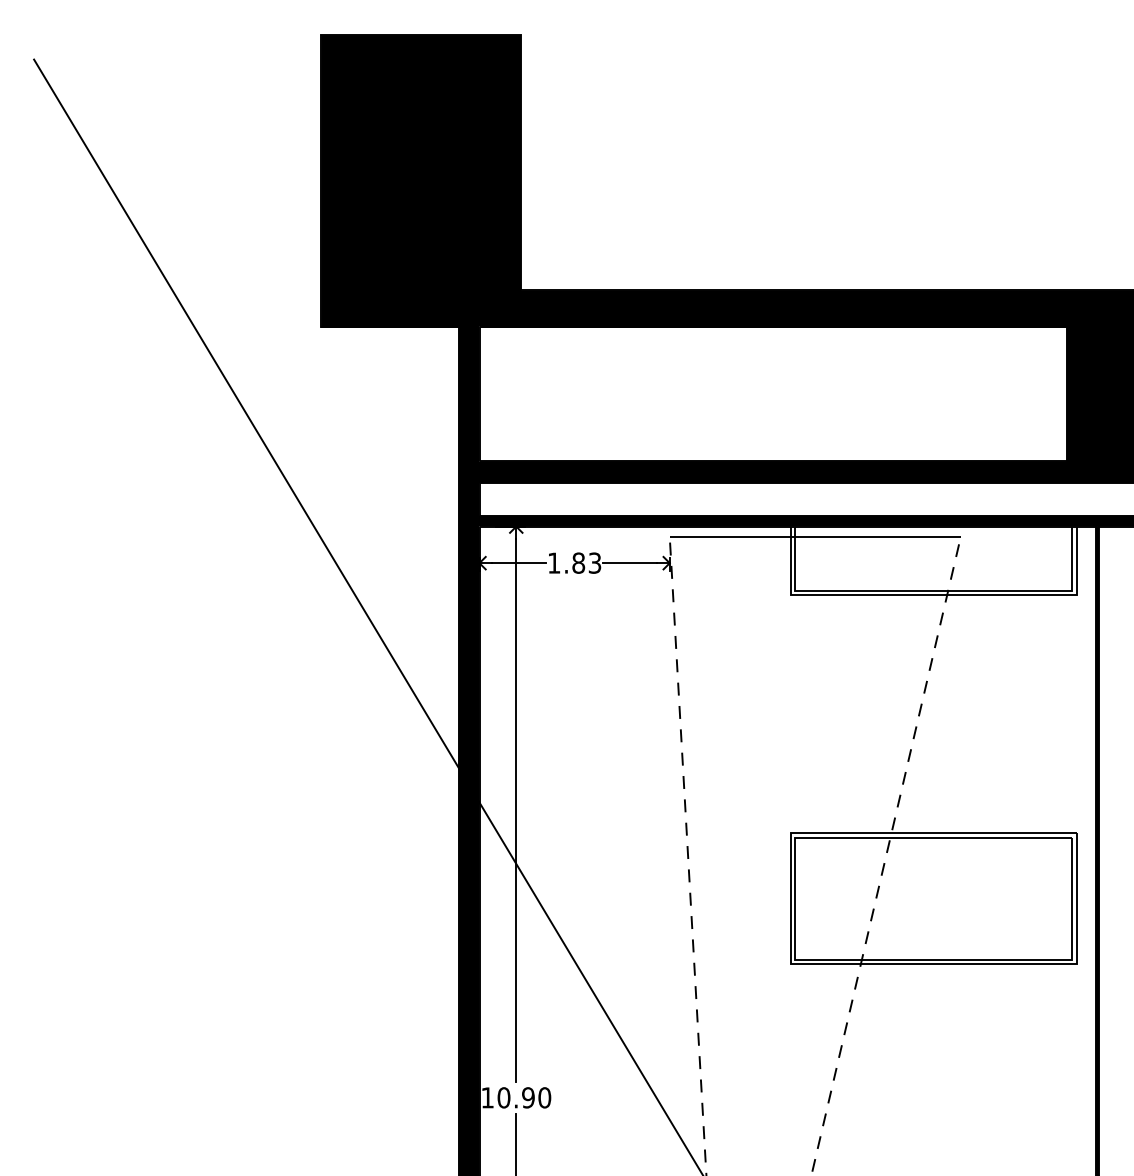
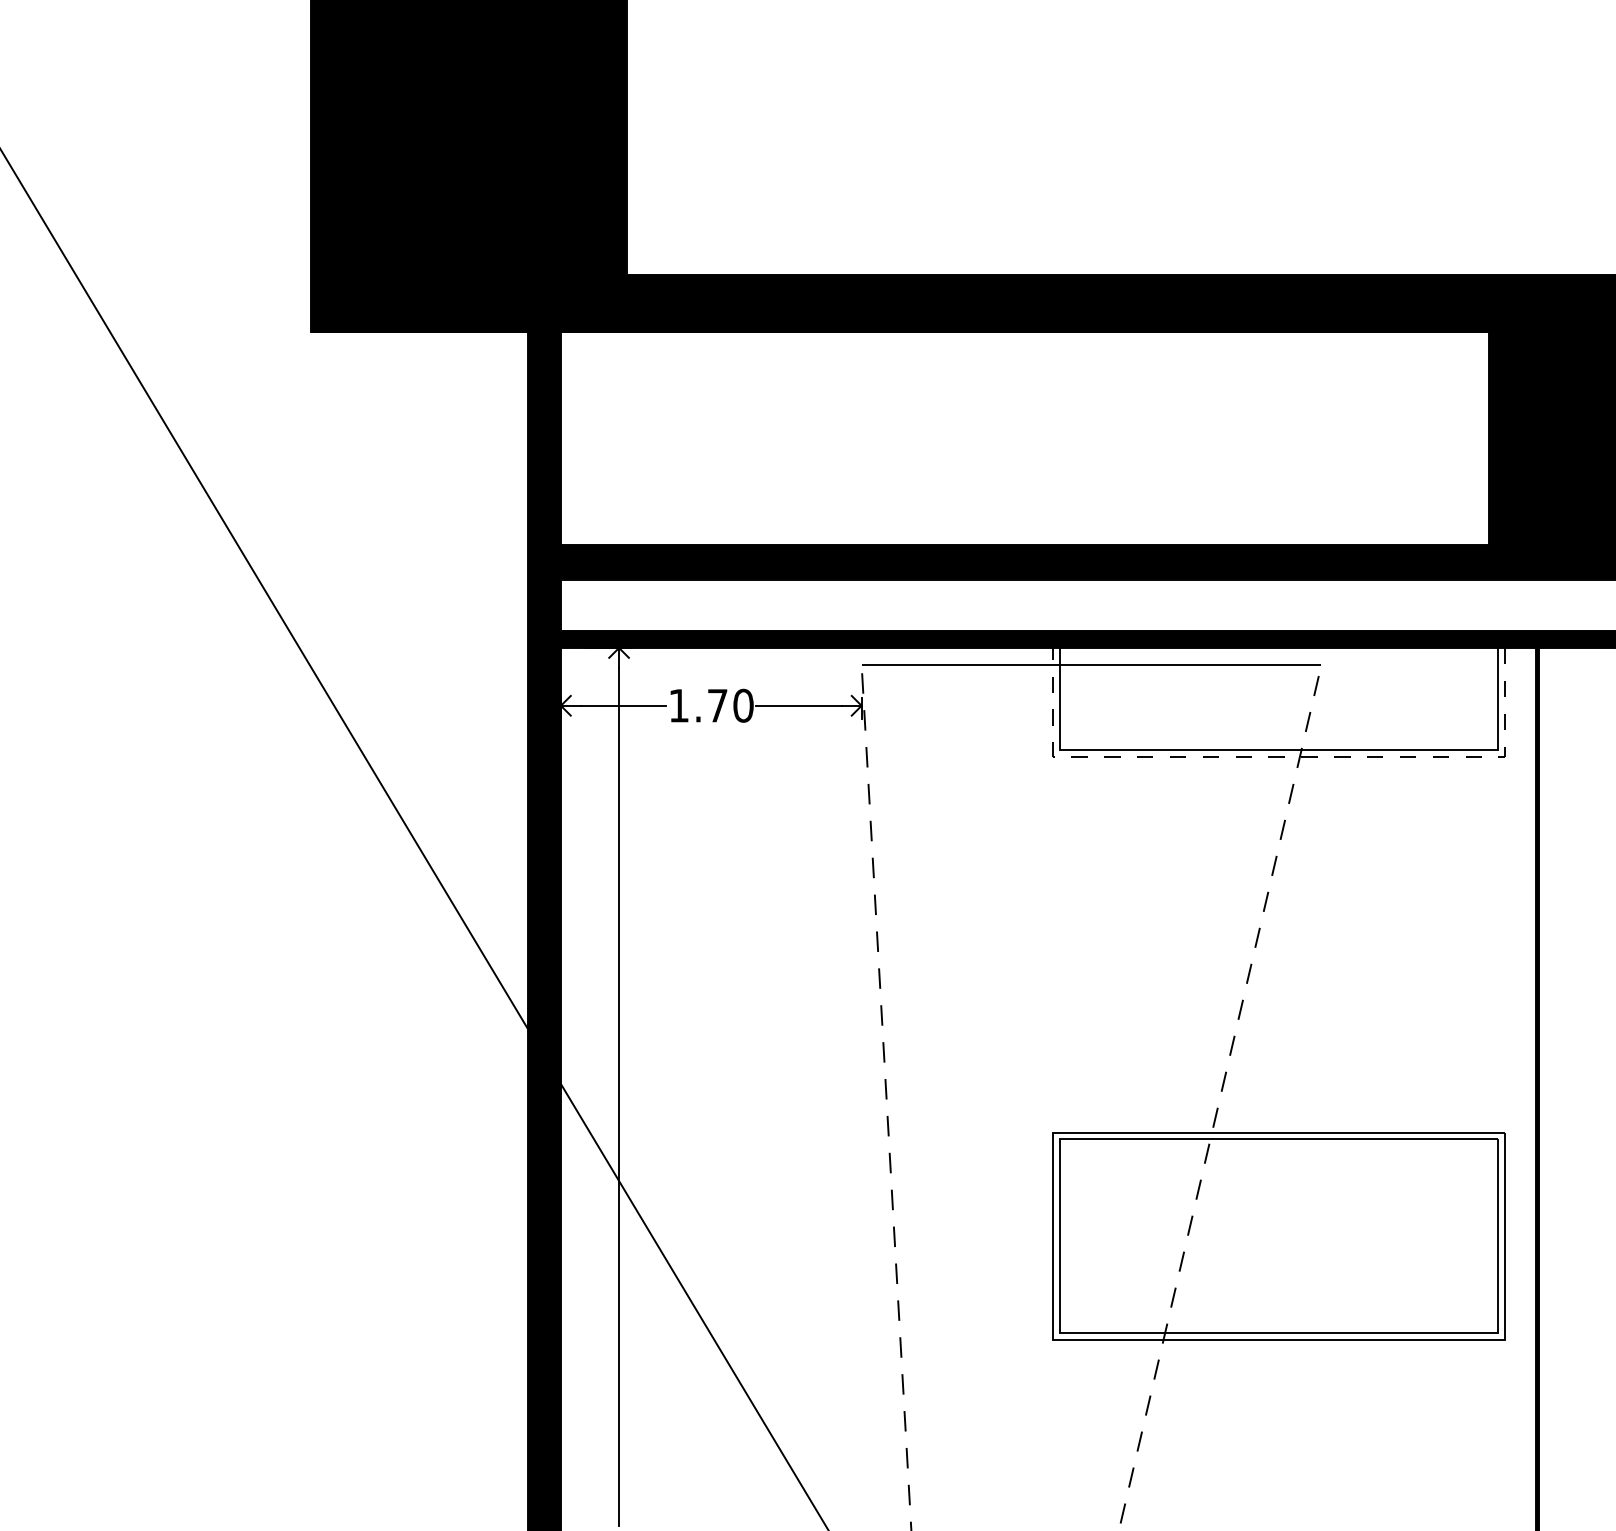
text: (586, 562) -> (730, 704), 1.83 -> 1.70
line: (933, 595) -> (1278, 756), solid -> dashed

